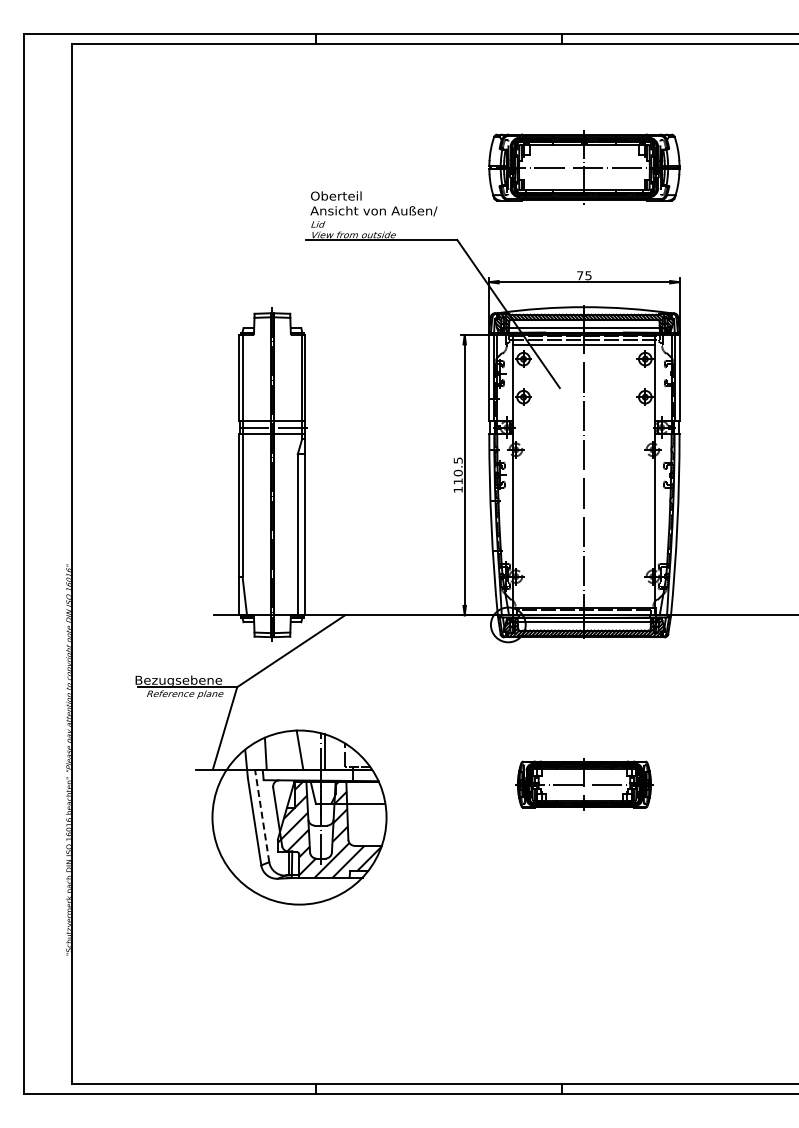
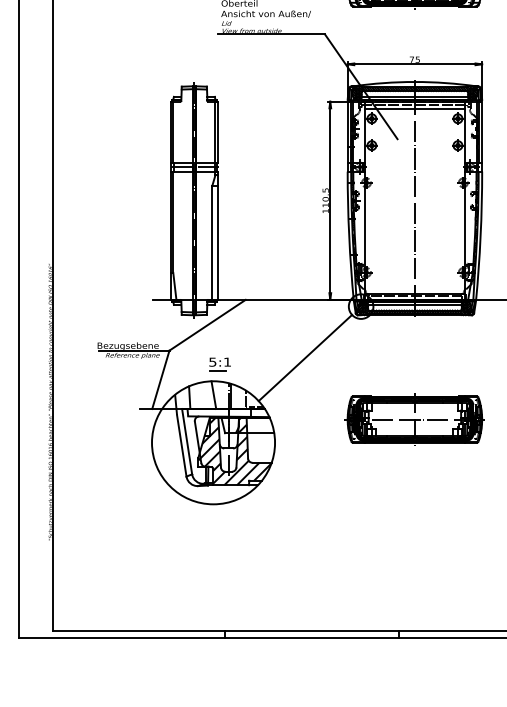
line: (429, 697) -> (305, 357), added
part: (308, 706) -> (219, 364), added
part: (584, 784) -> (414, 419), size x1.43
line: (262, 815) -> (187, 441), dashed -> solid

